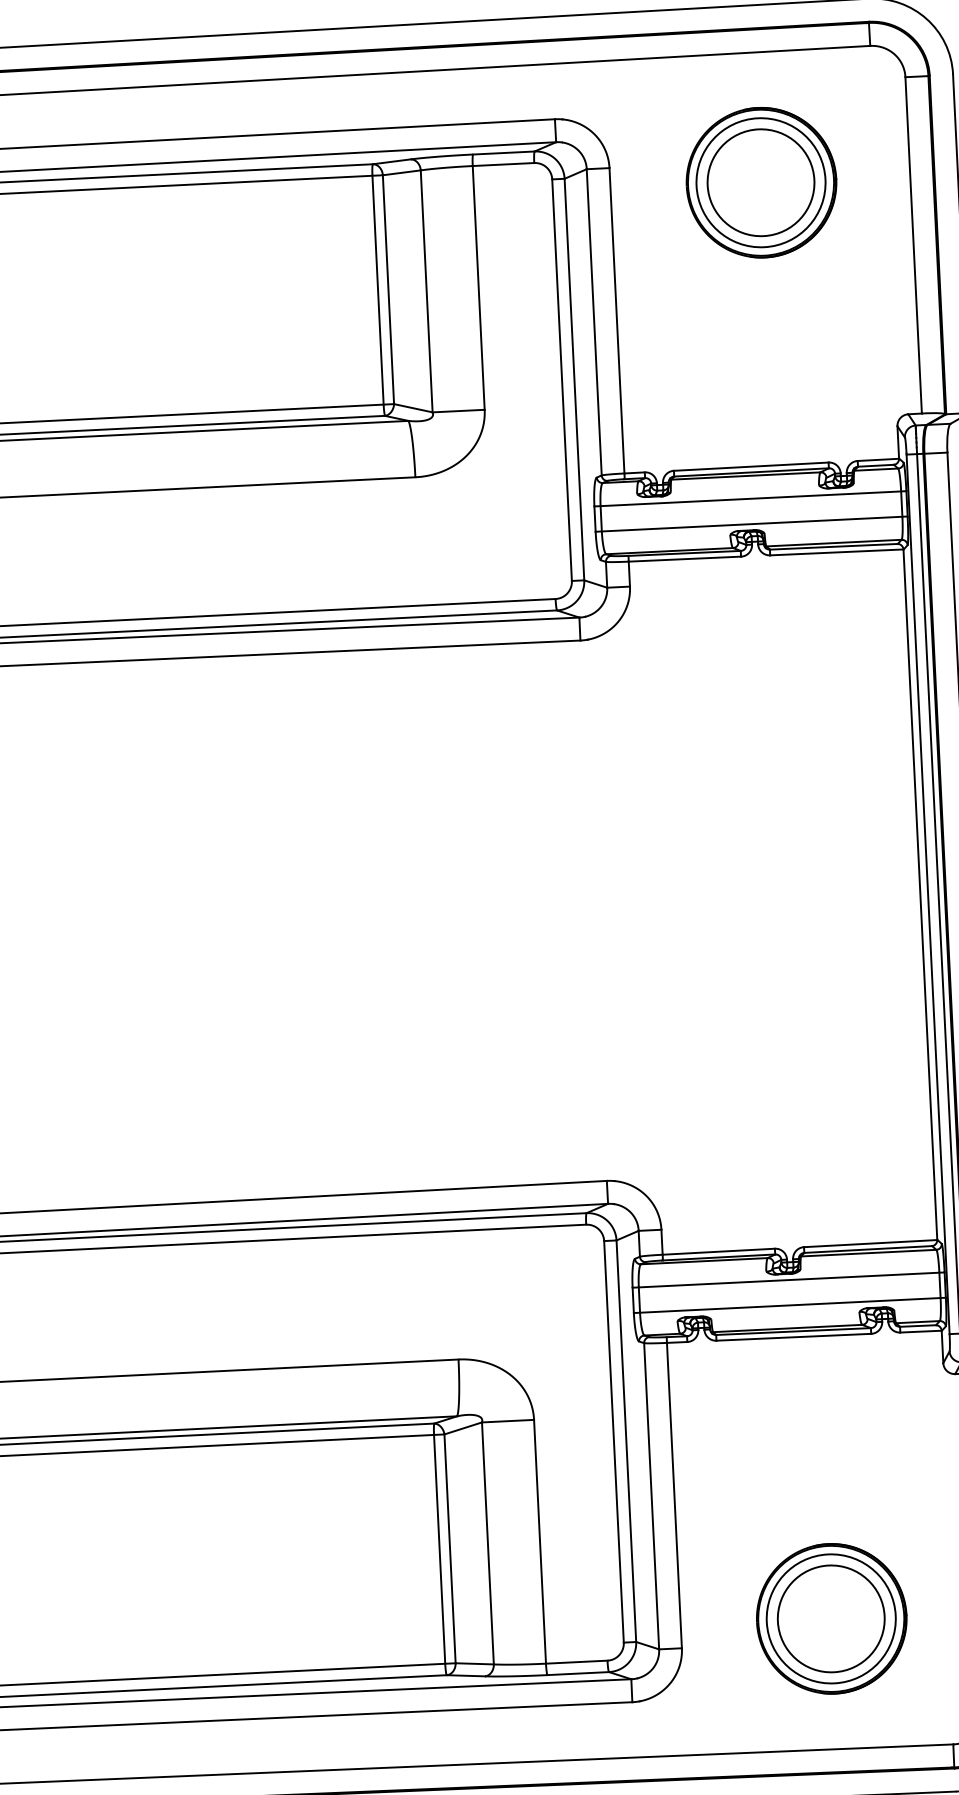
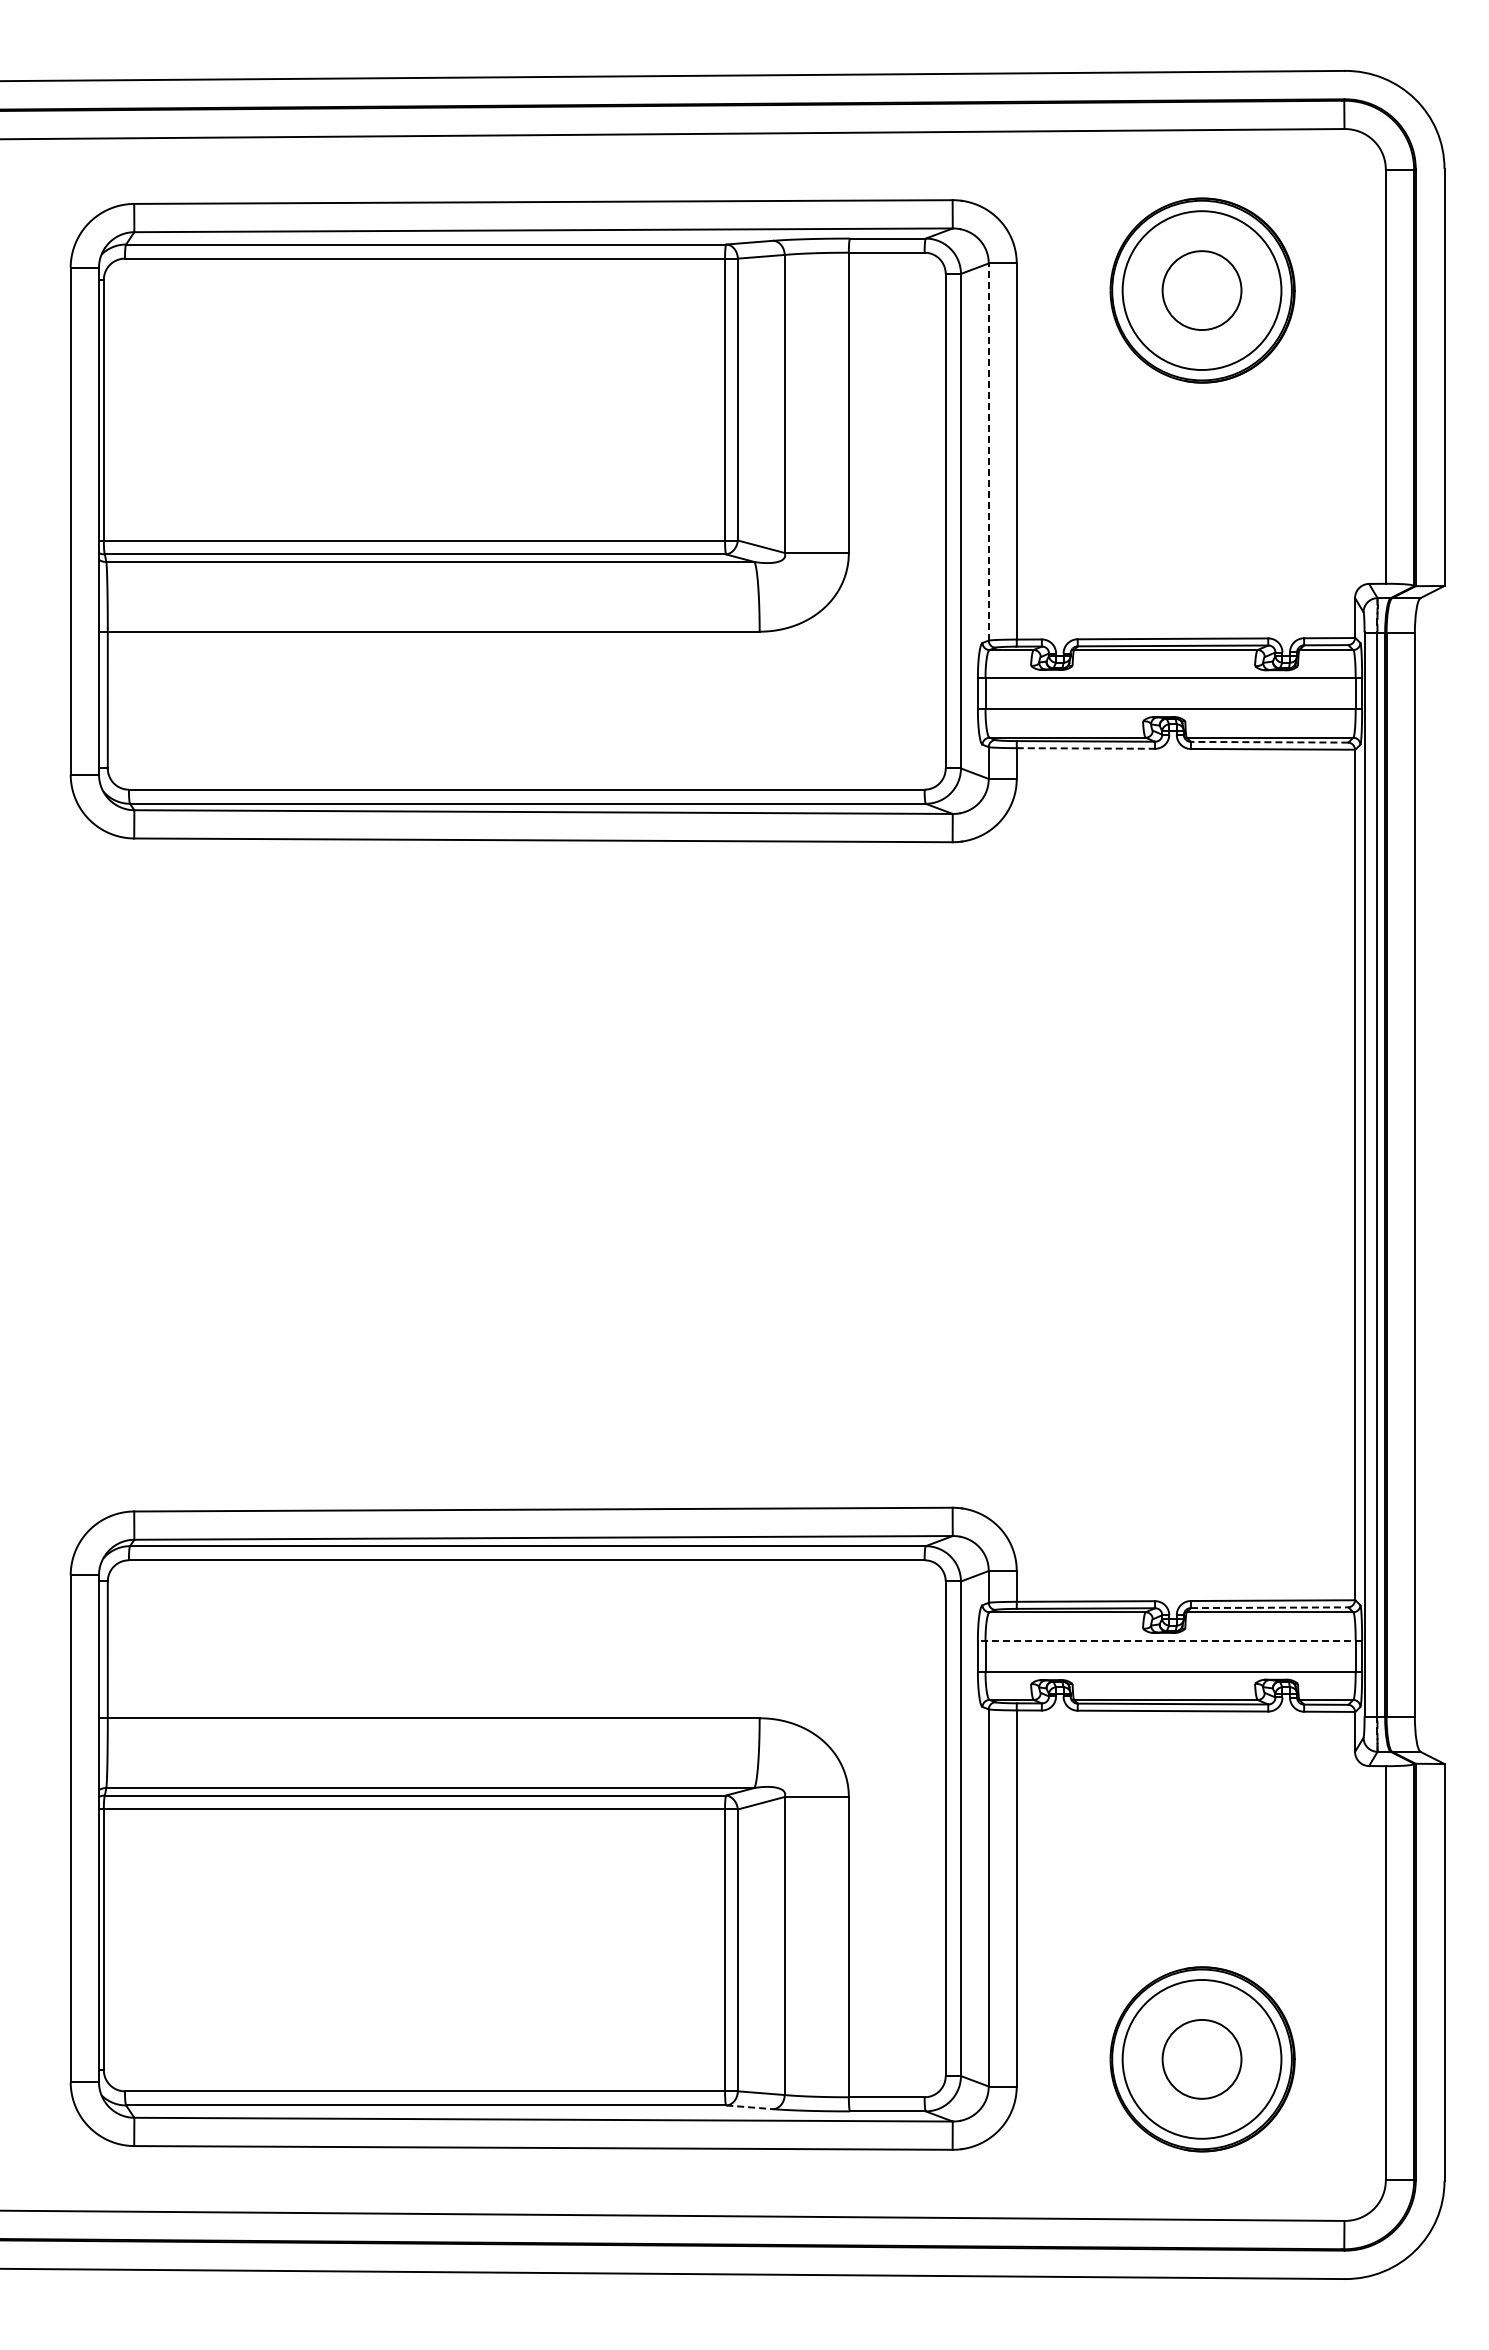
circle: (760, 182) -> (1201, 290), size x0.6
line: (594, 322) -> (988, 452), solid -> dashed
line: (833, 547) -> (1269, 742), solid -> dashed
line: (685, 559) -> (1086, 748), solid -> dashed
line: (868, 1249) -> (1269, 1607), solid -> dashed
line: (788, 1280) -> (1169, 1640), solid -> dashed
circle: (830, 1619) -> (1201, 2059), size x0.6
line: (466, 1675) -> (750, 2107), solid -> dashed

